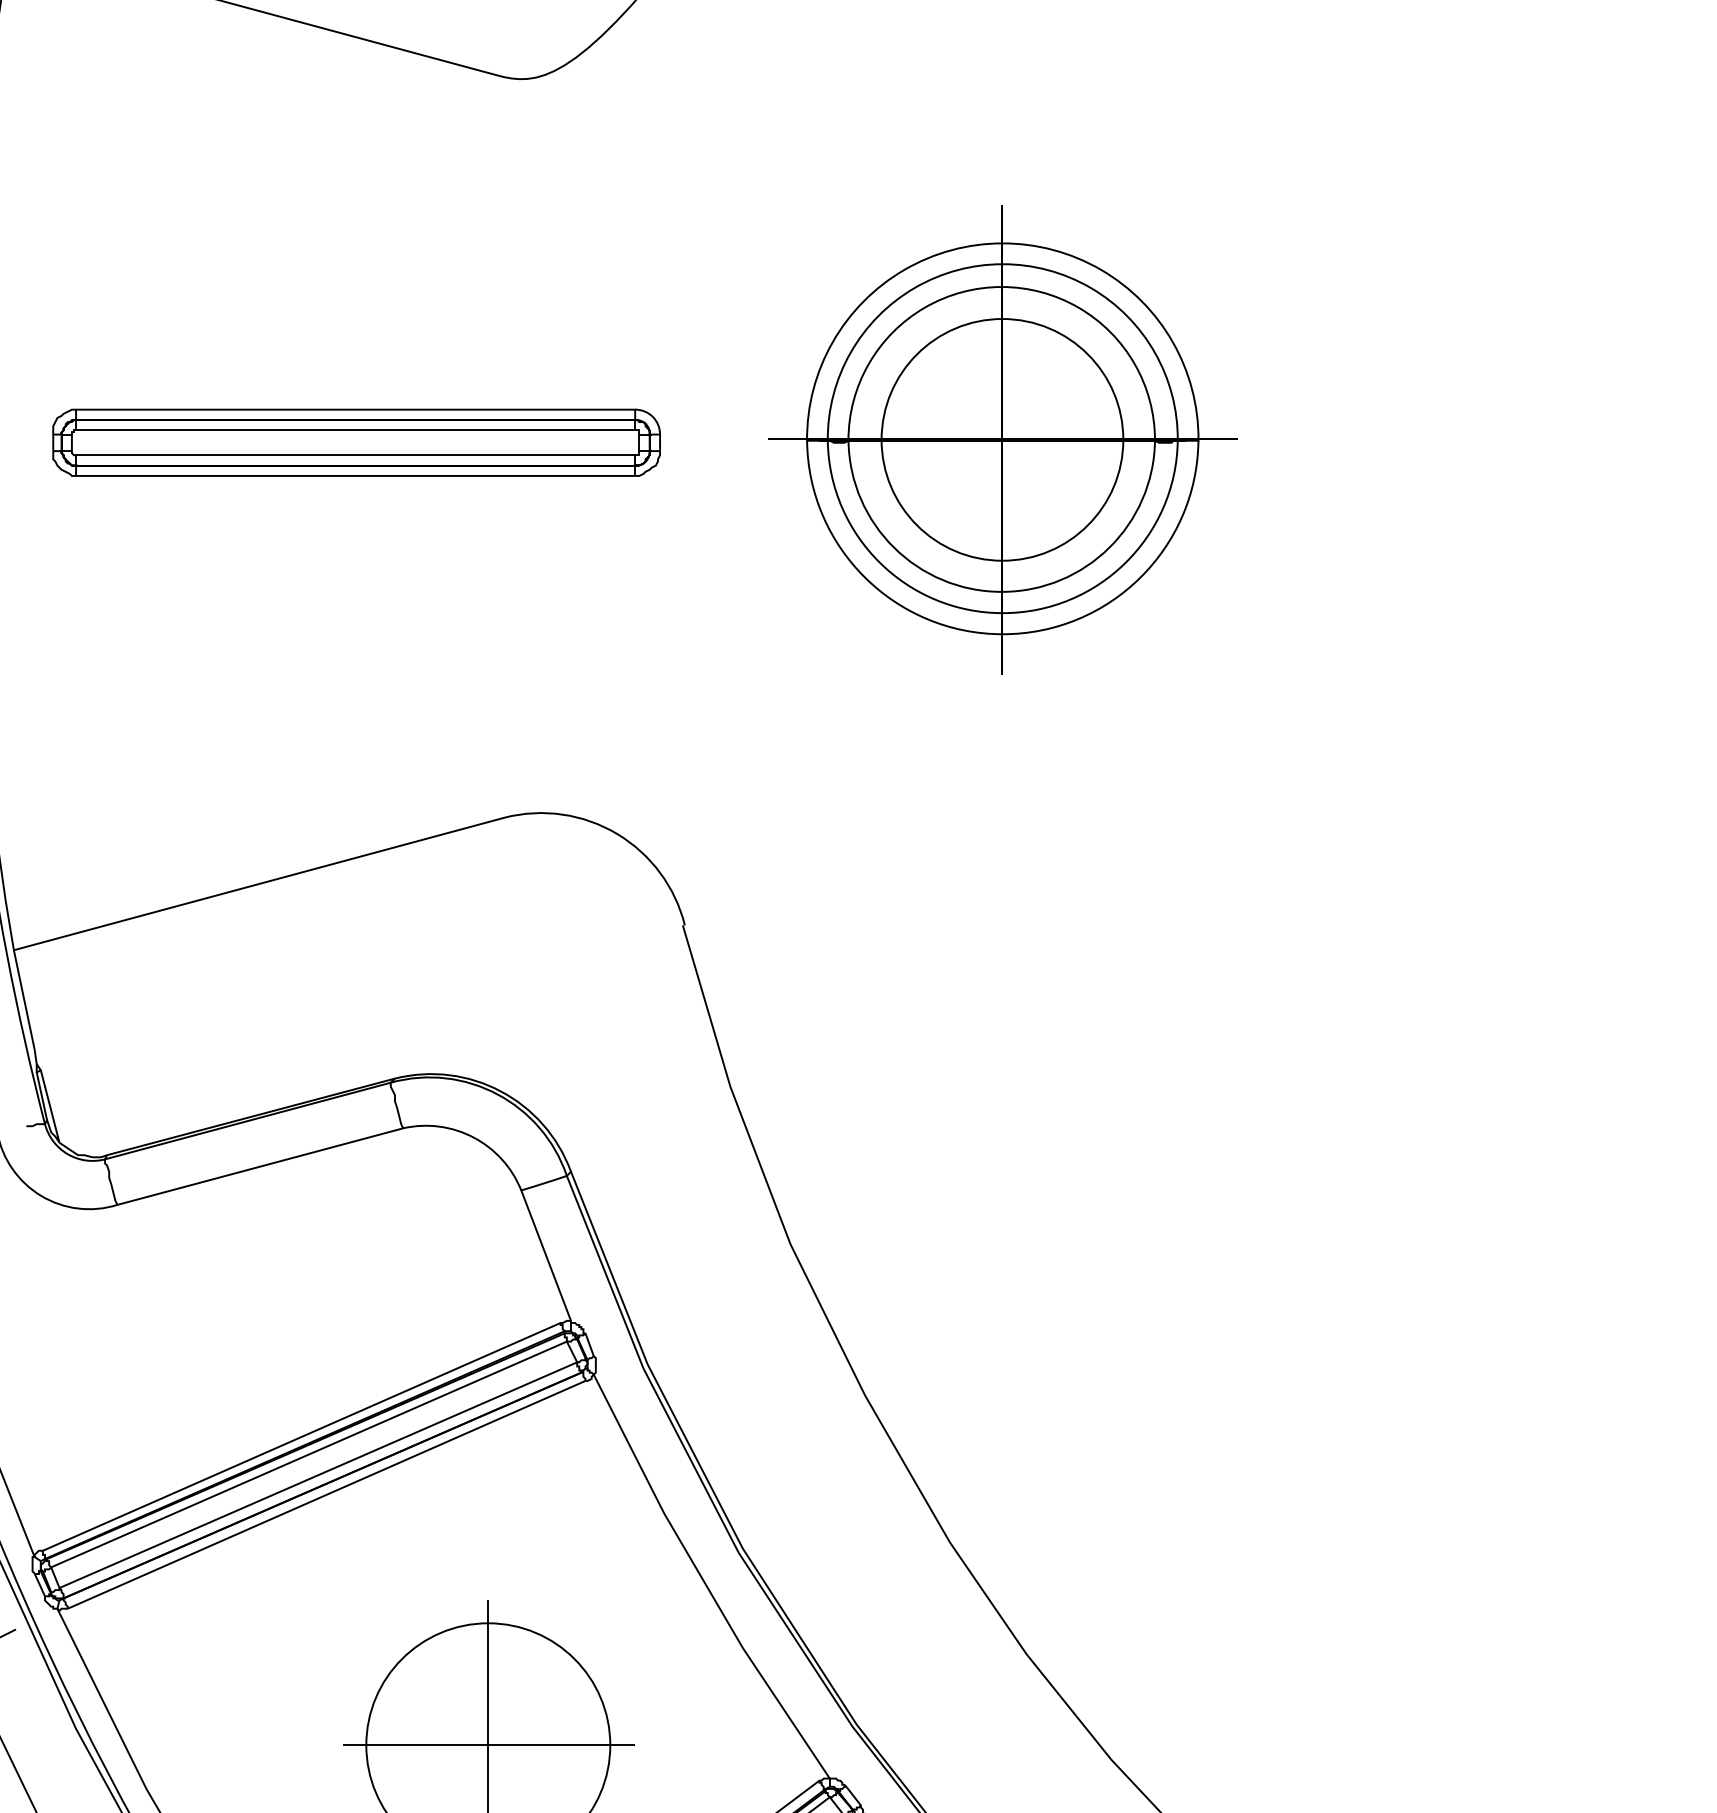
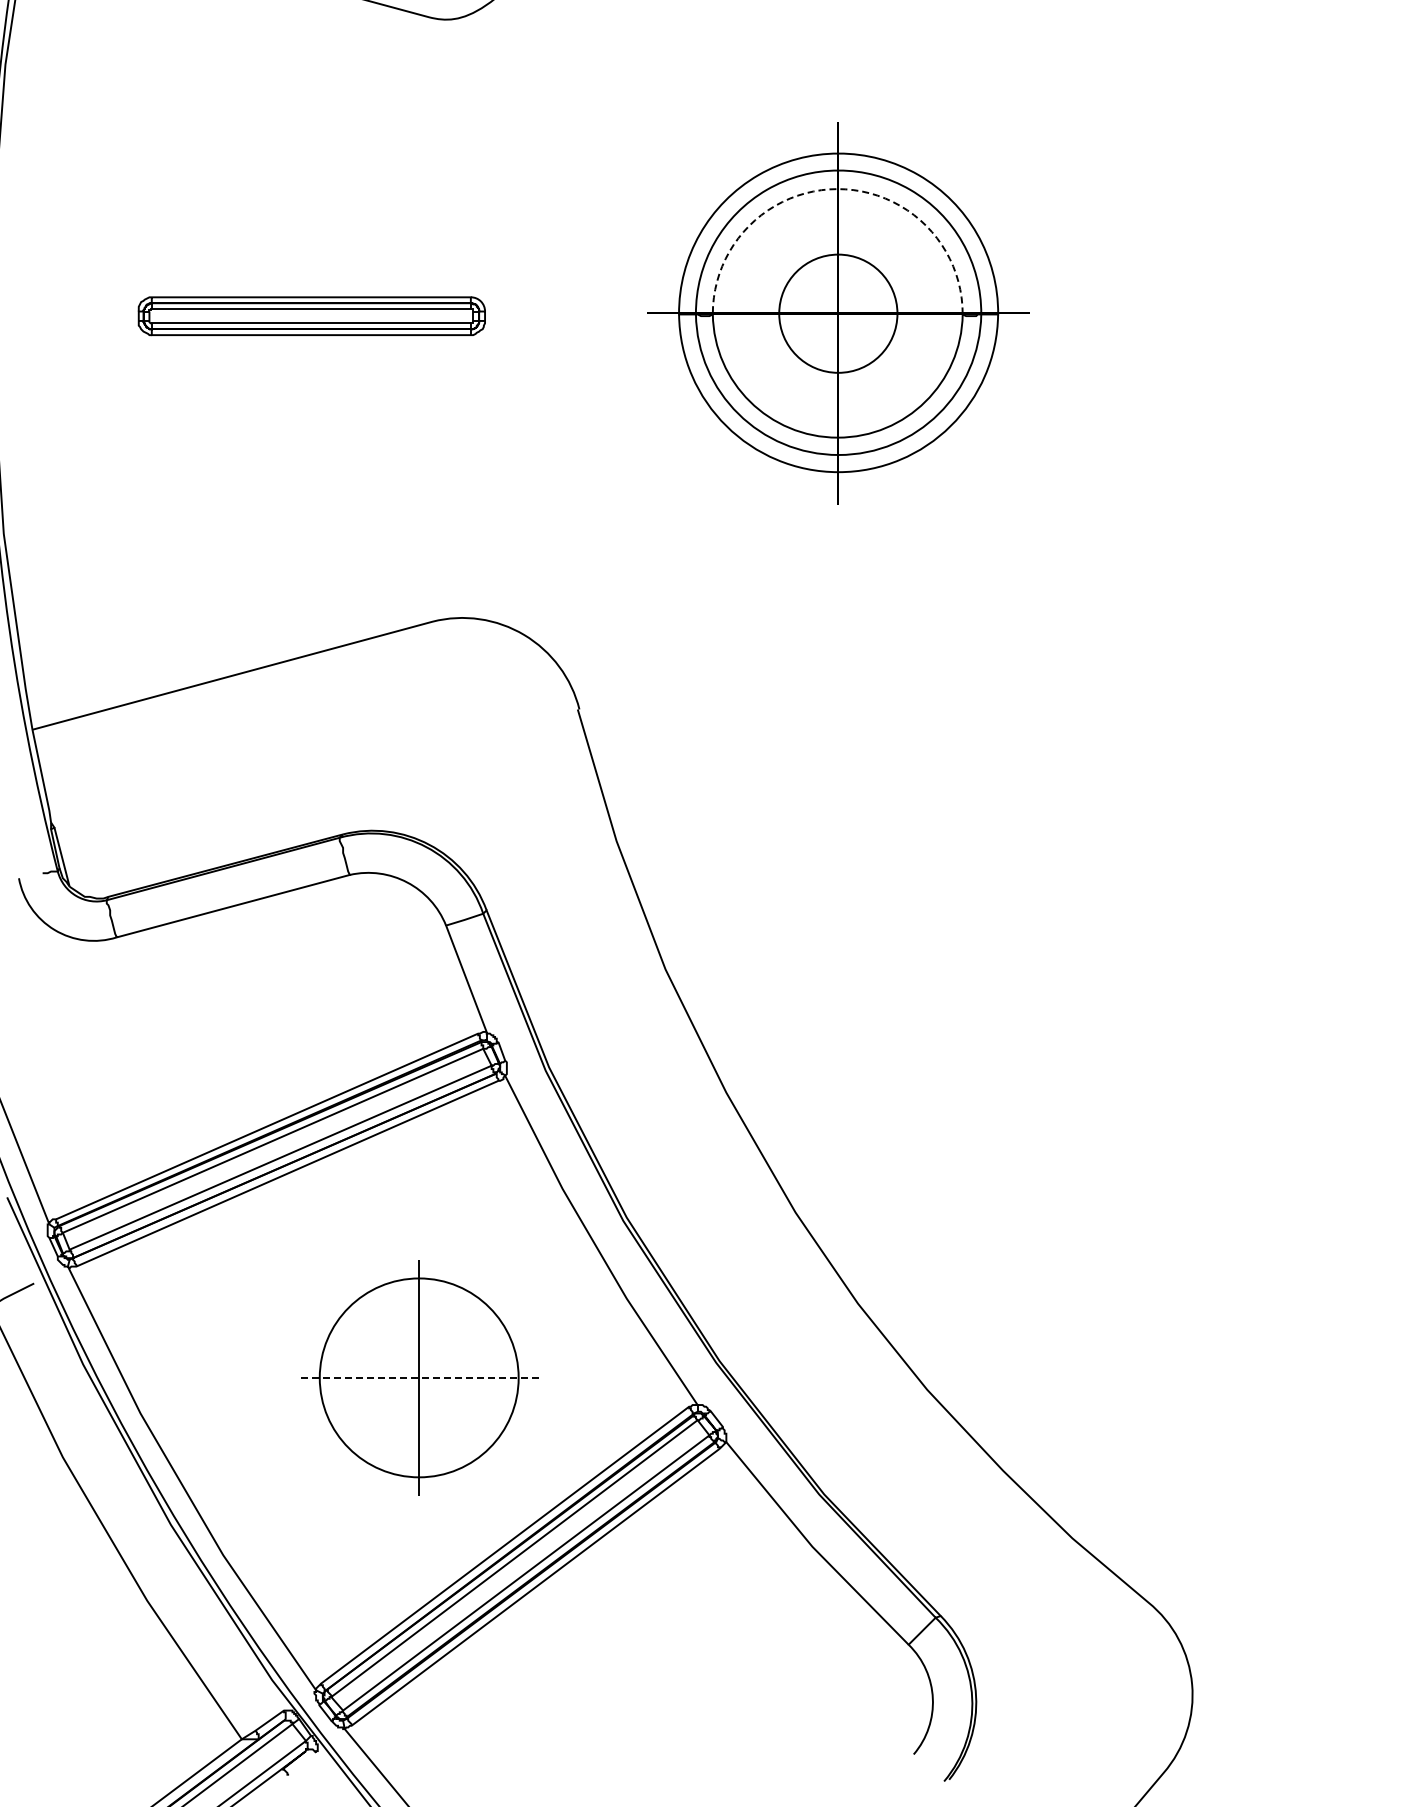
arc: (1001, 287) -> (837, 189), solid -> dashed
circle: (1001, 439) -> (837, 313), size x0.6
part: (356, 443) -> (311, 316), size x0.7
line: (488, 1746) -> (419, 1378), solid -> dashed

